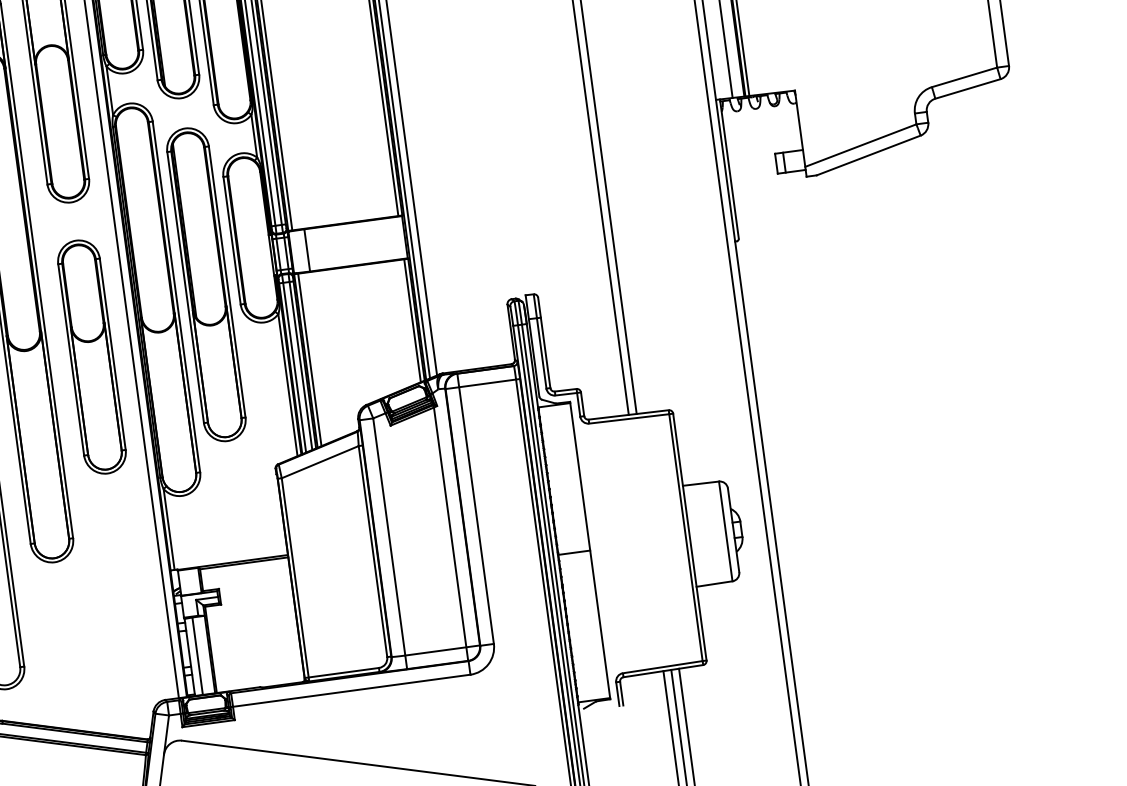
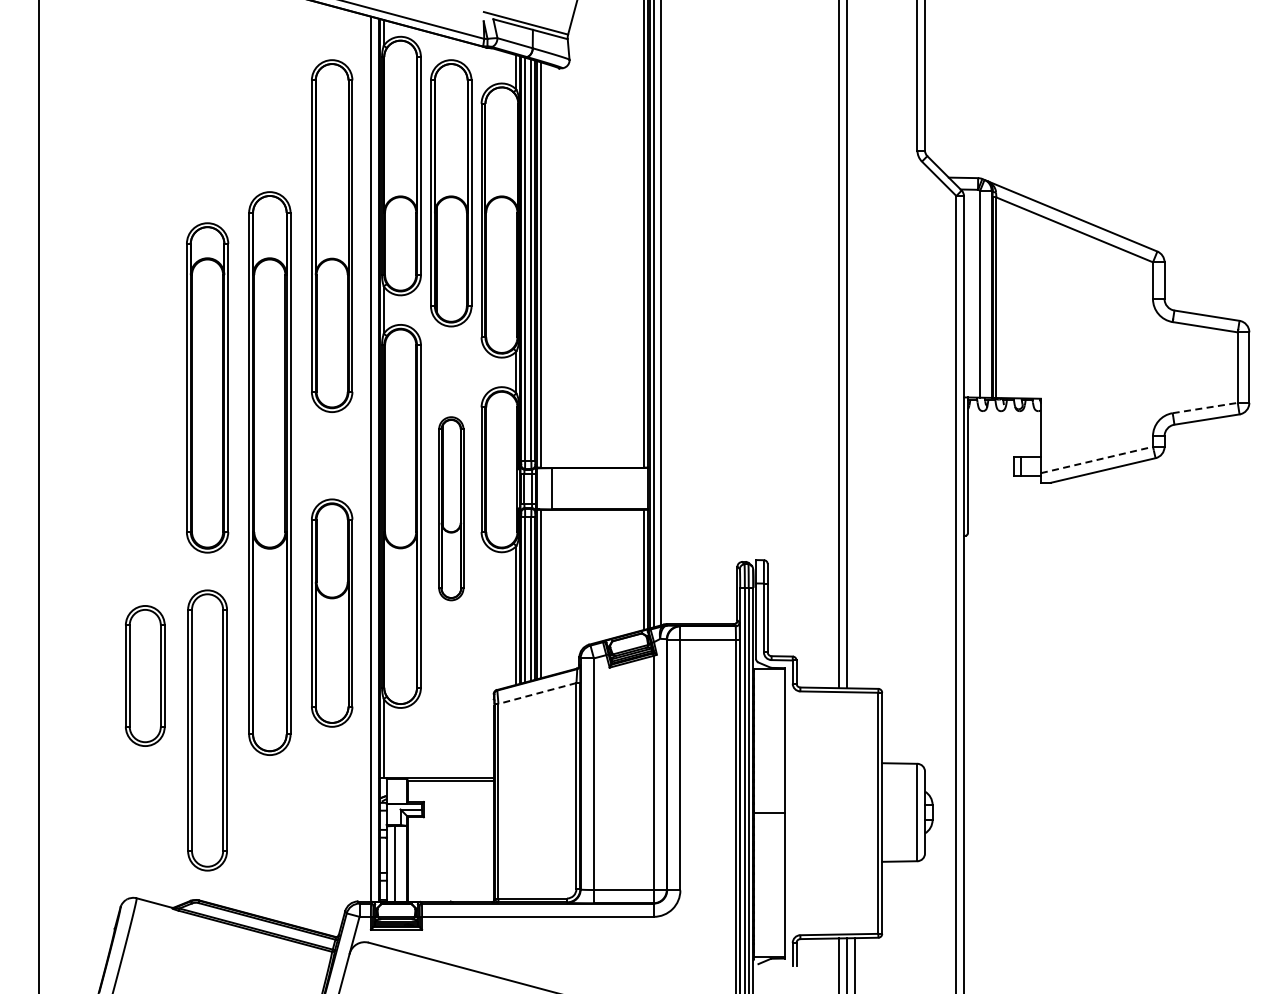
line: (964, 77) -> (1205, 408), solid -> dashed
line: (860, 146) -> (1096, 460), solid -> dashed
part: (206, 284) -> (451, 508), size x0.6
part: (92, 356) -> (332, 612), moved
line: (319, 462) -> (536, 693), solid -> dashed

